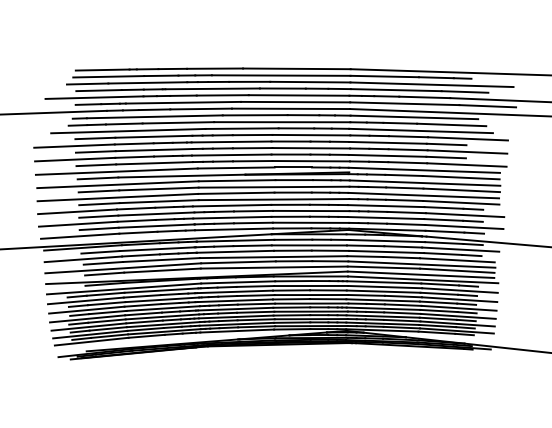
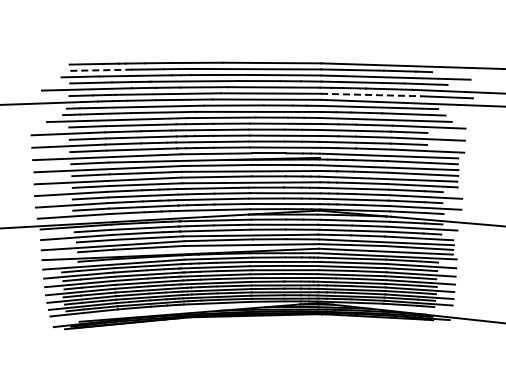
line: (108, 76) -> (99, 70), solid -> dashed
line: (405, 104) -> (371, 95), solid -> dashed

